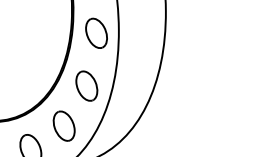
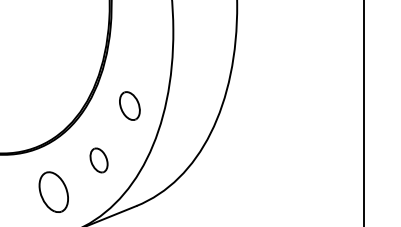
part: (96, 33) -> (142, 34), removed
part: (86, 85) -> (129, 105), size x0.7
part: (63, 126) -> (98, 160), size x0.6

